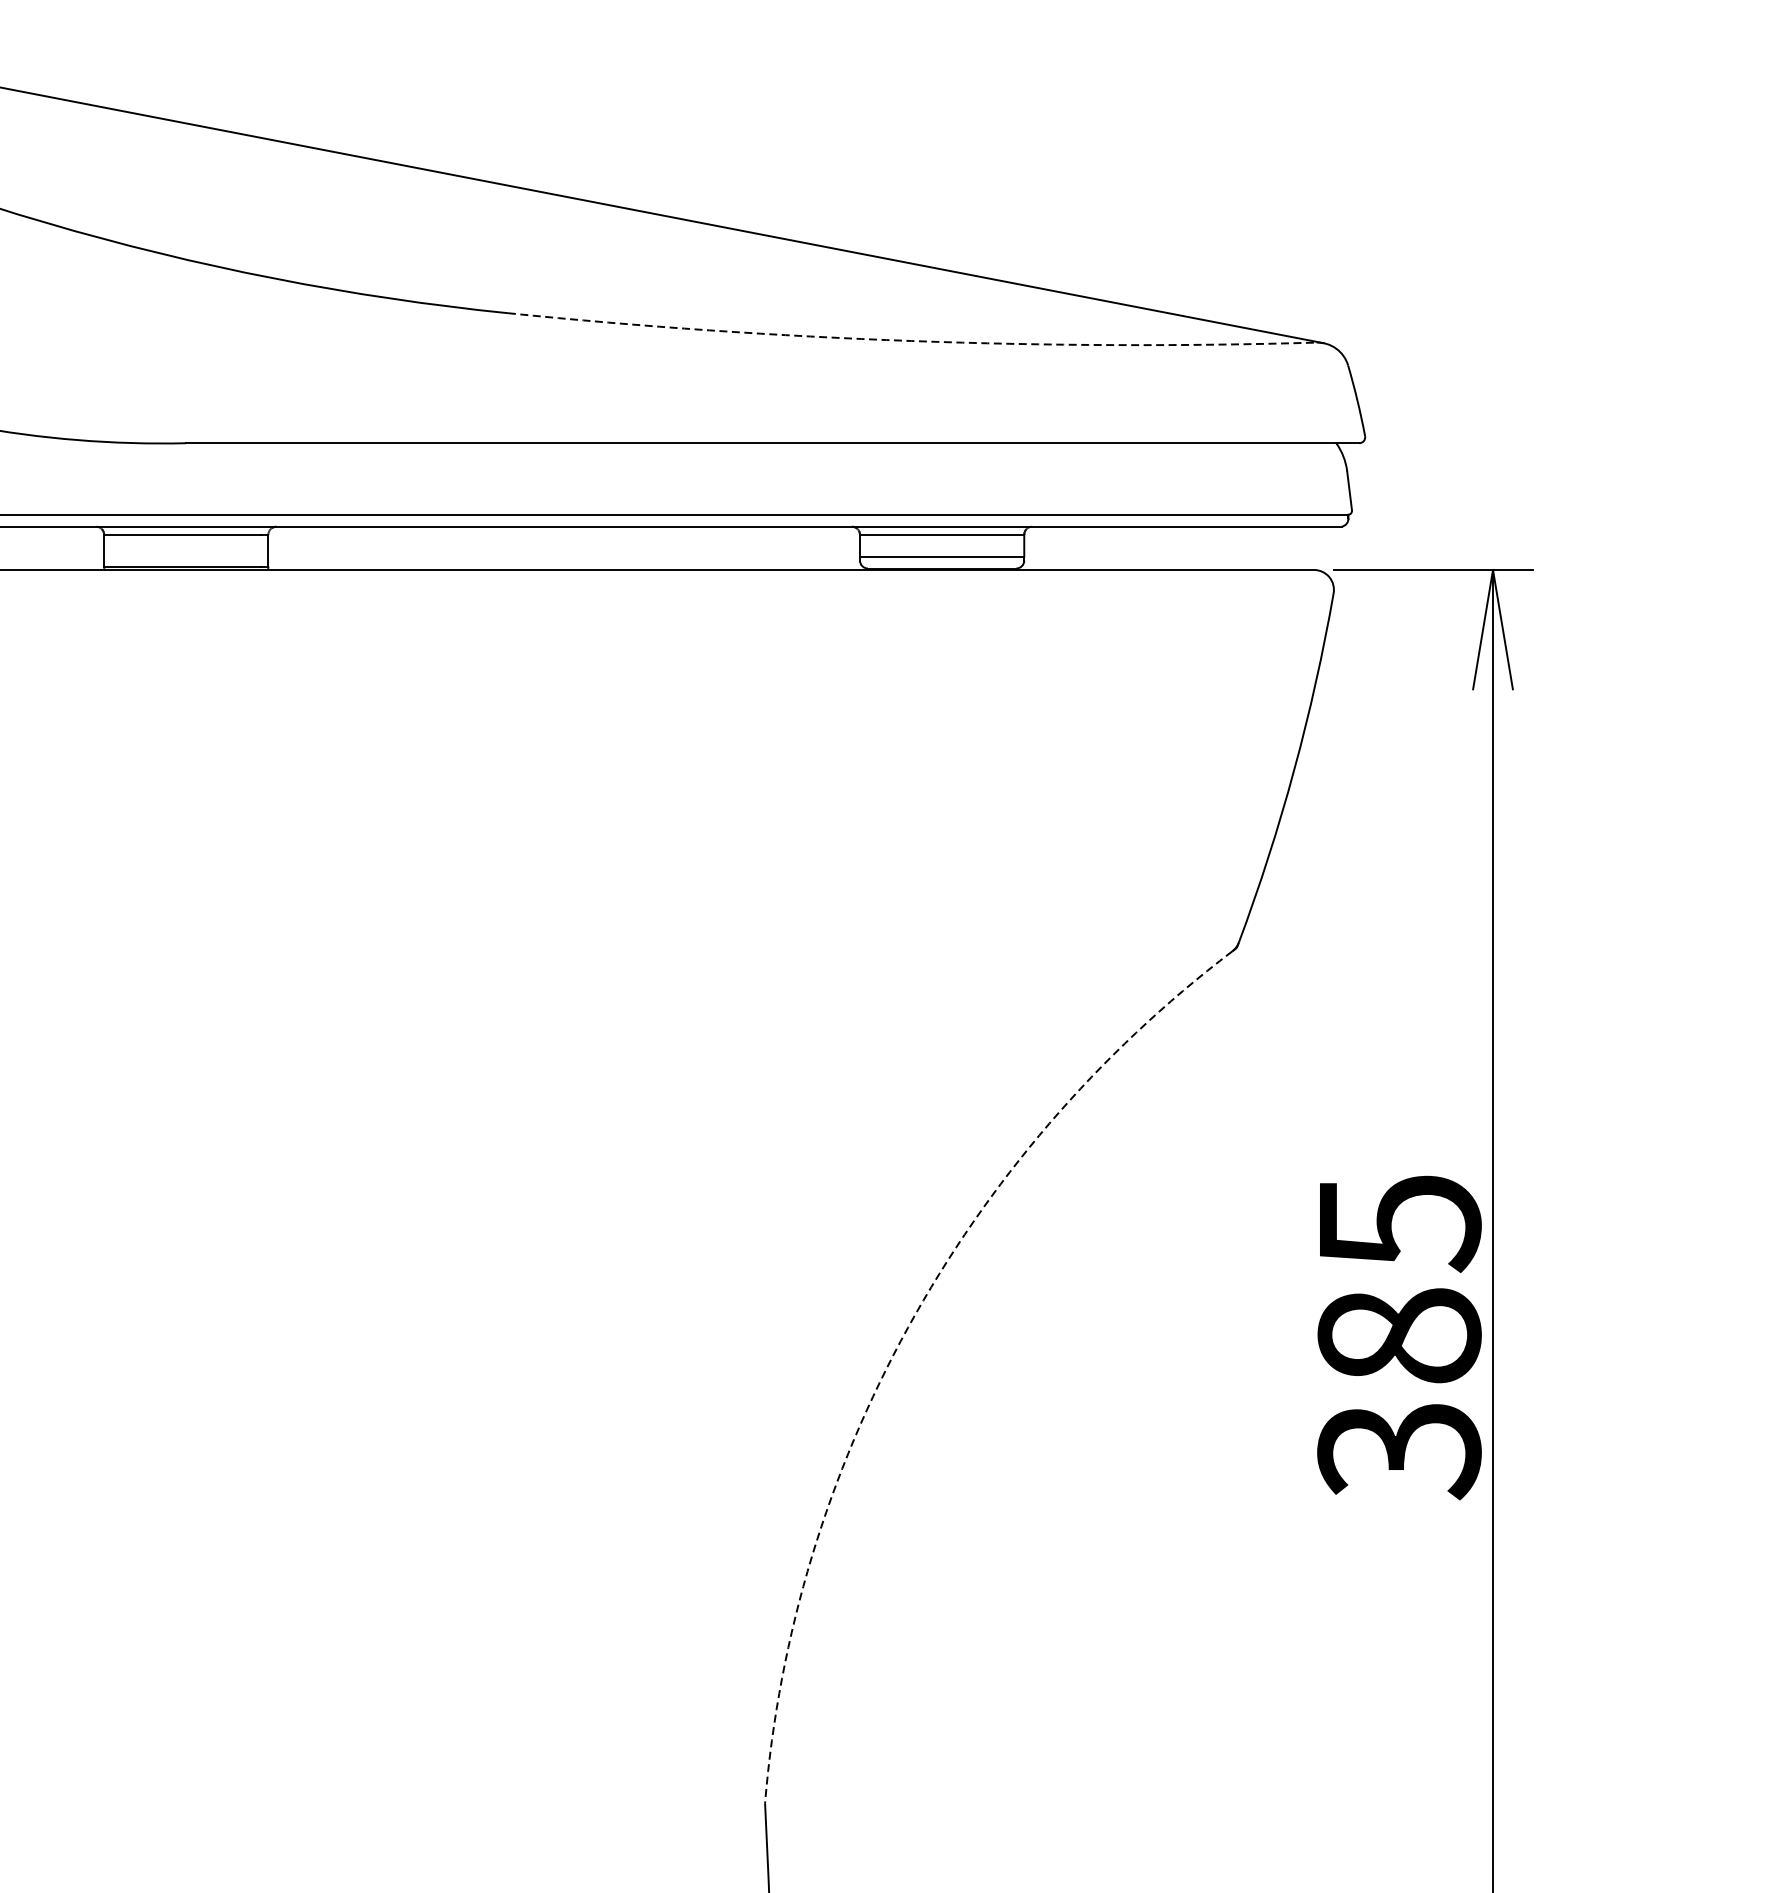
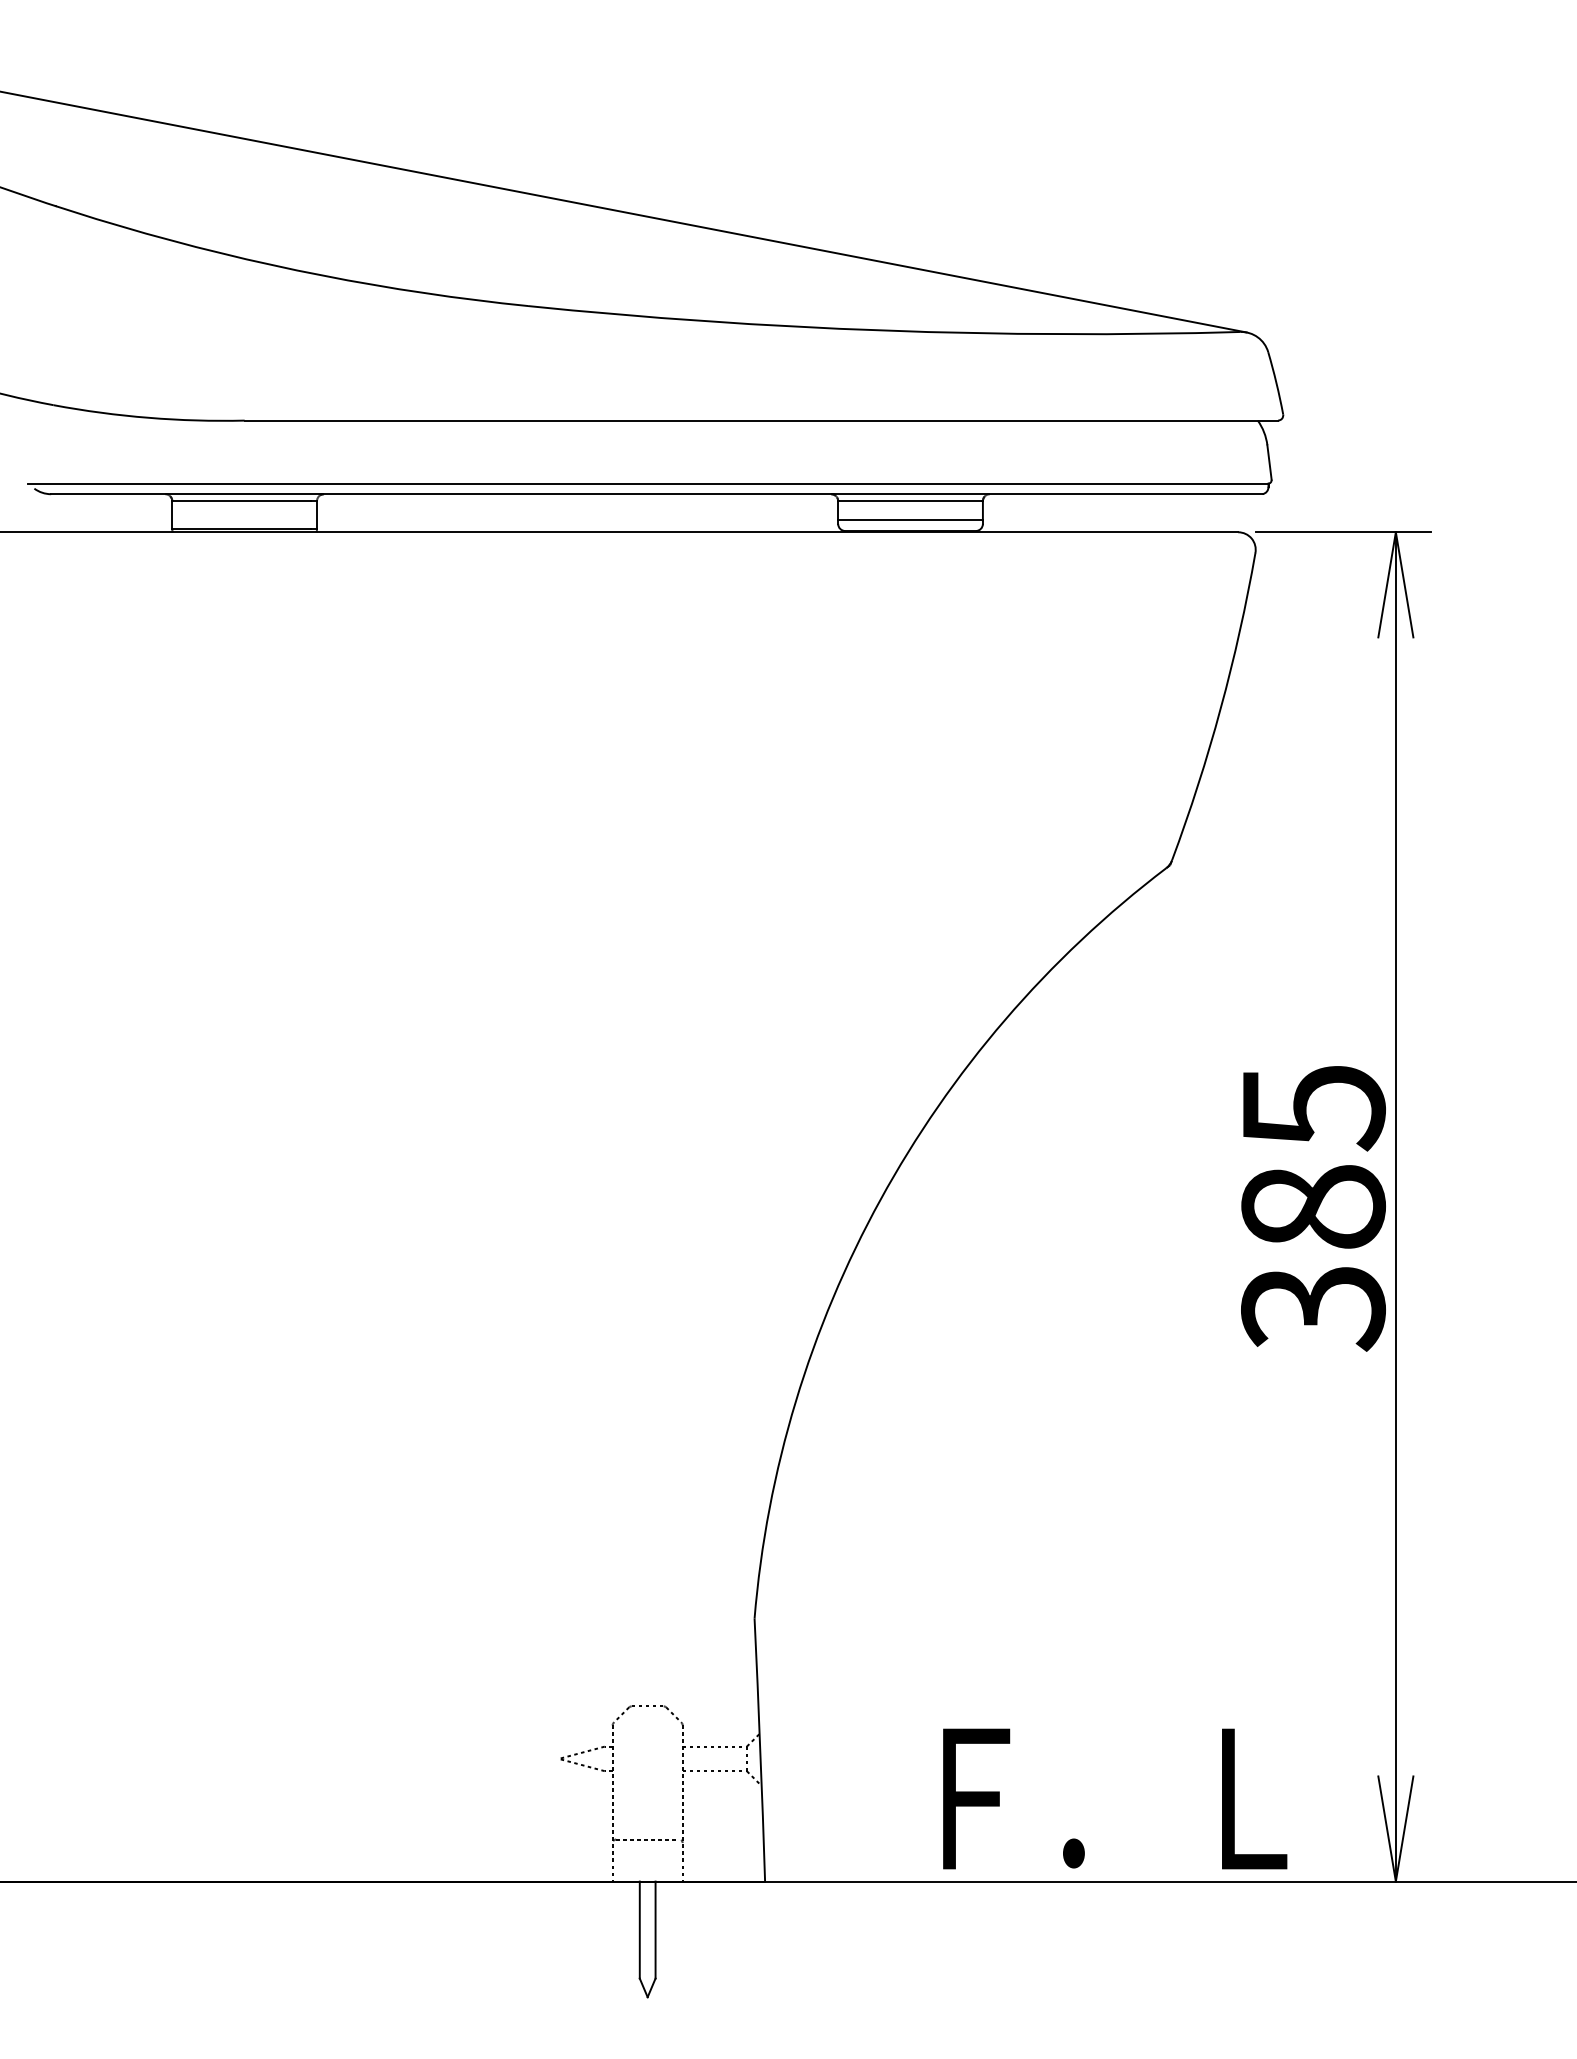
arc: (911, 340) -> (883, 330), dashed -> solid
arc: (908, 1327) -> (880, 1199), dashed -> solid

